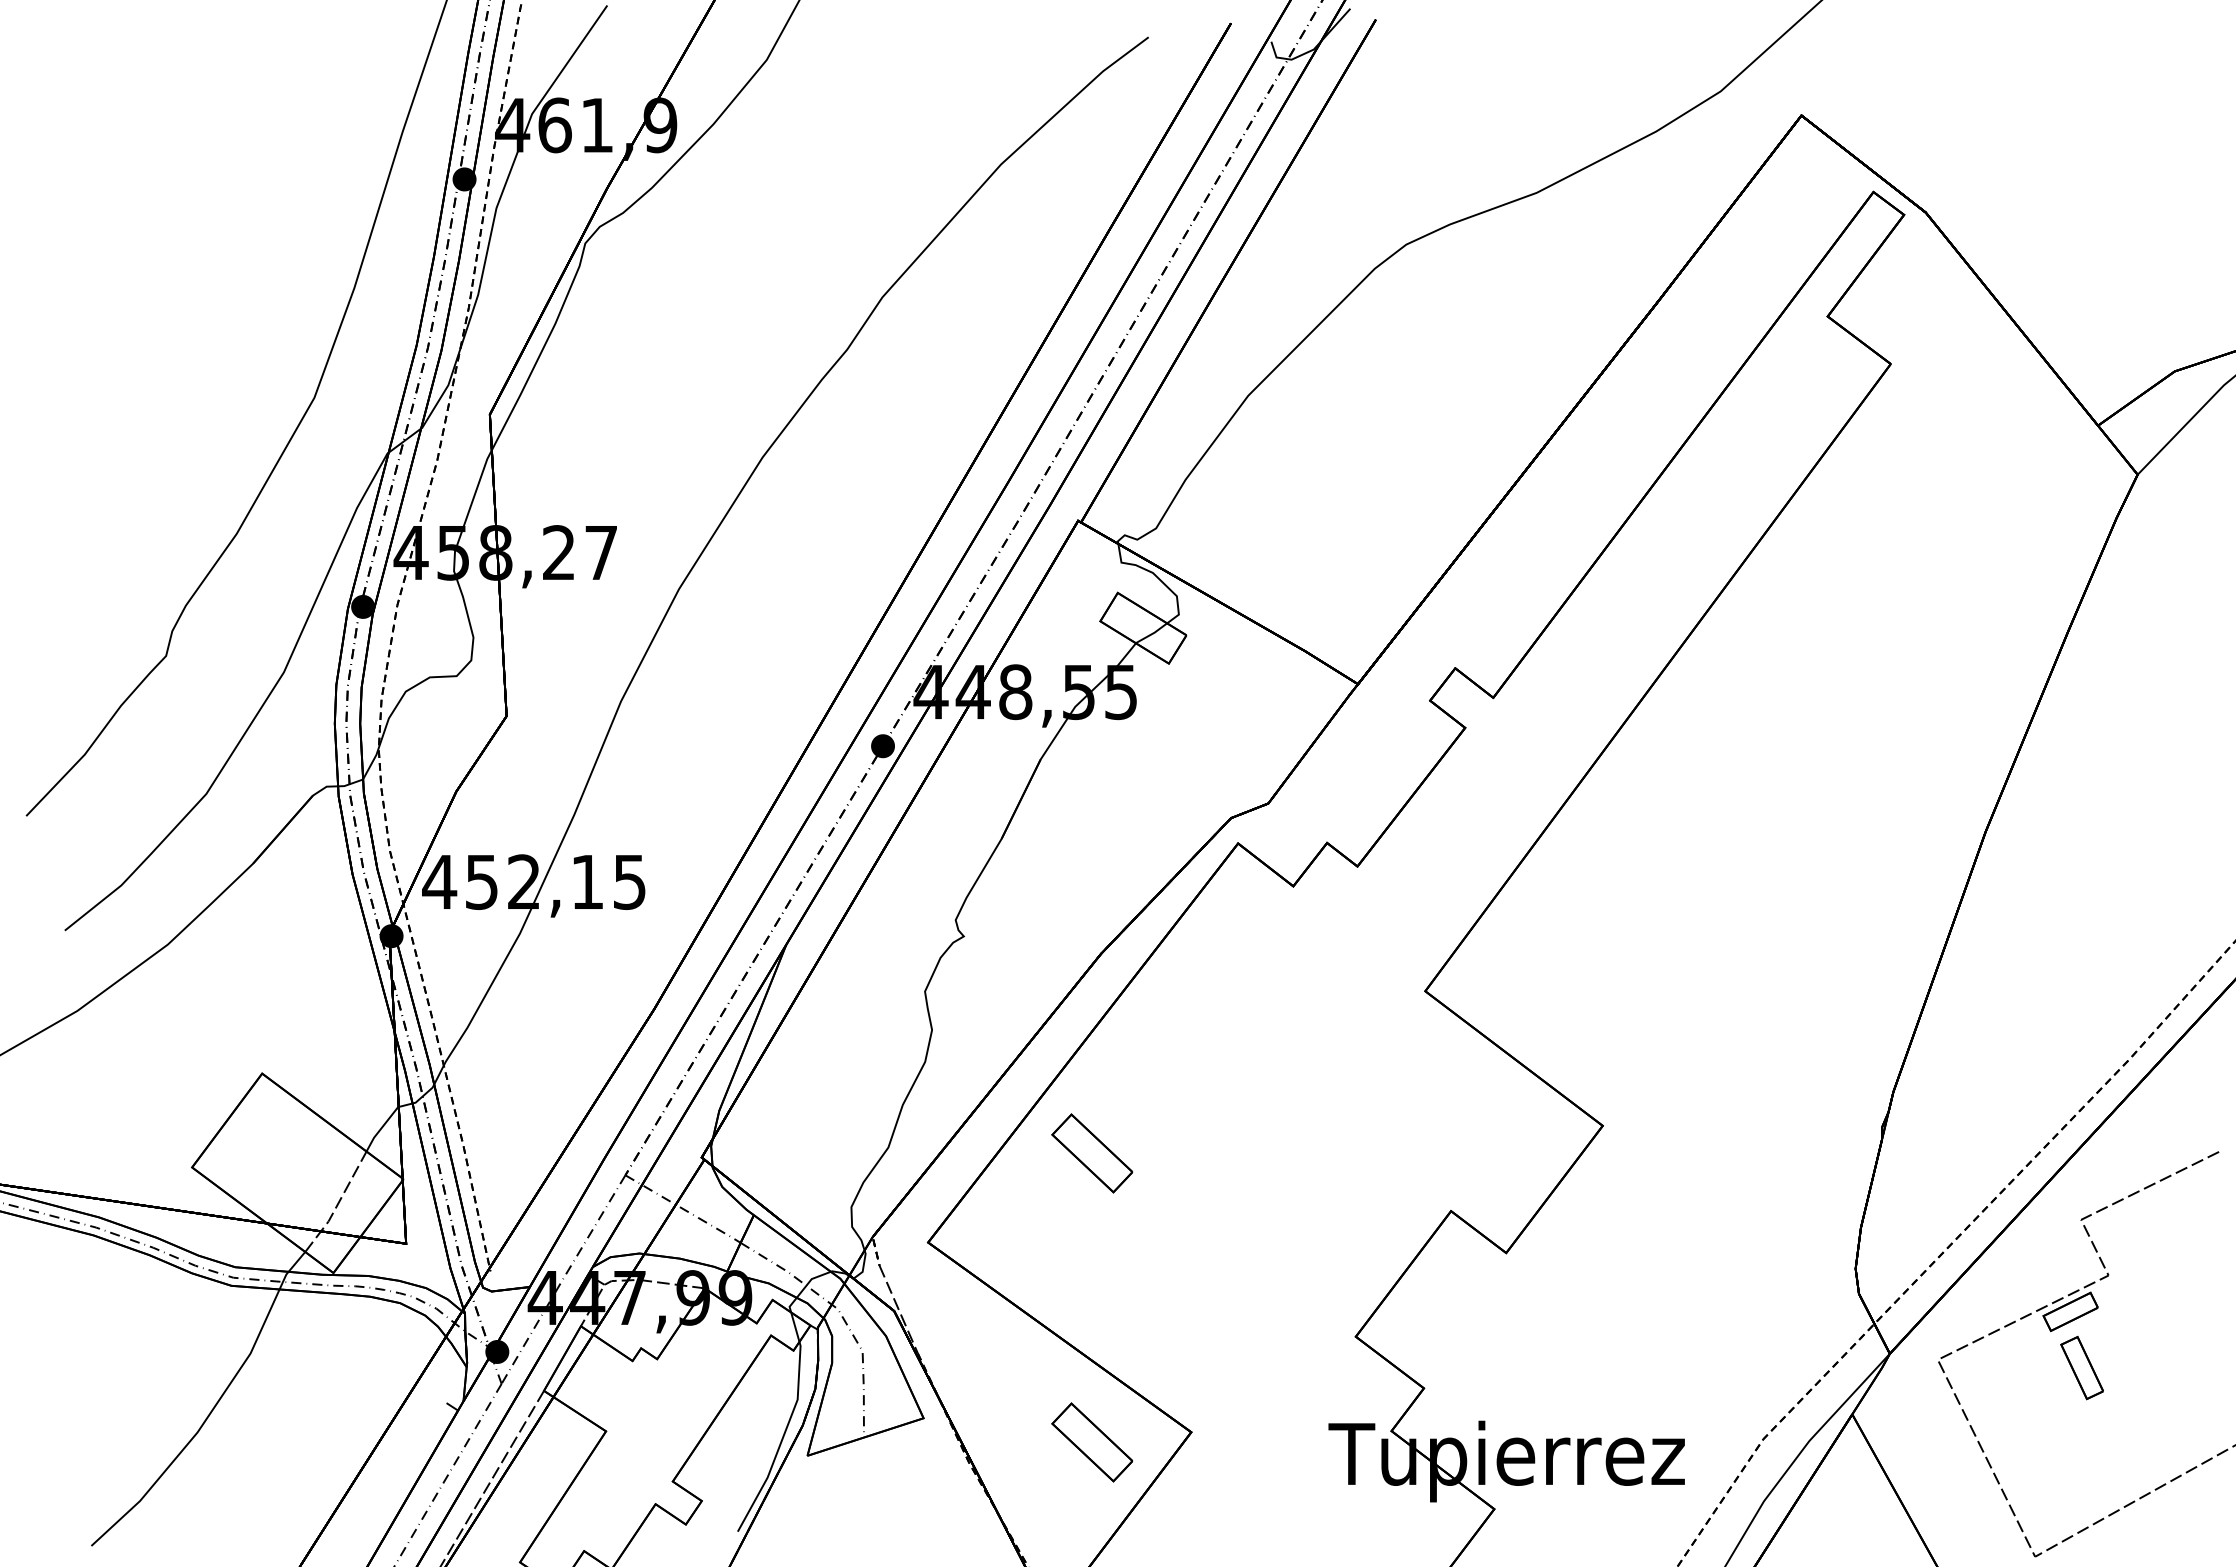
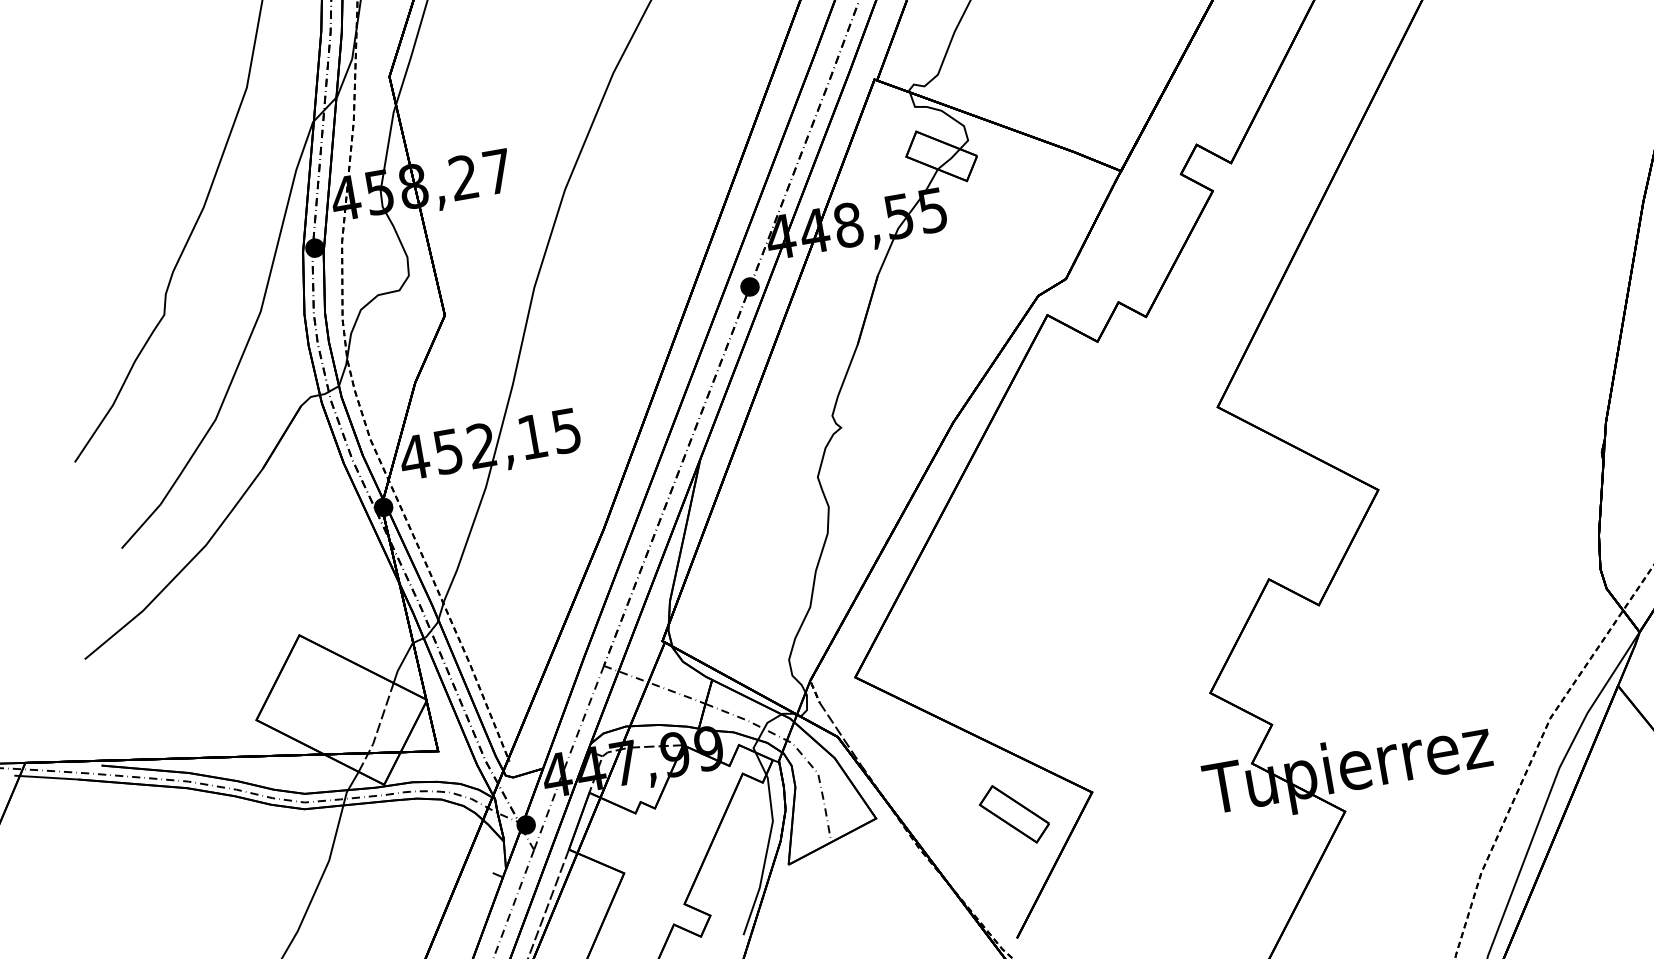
part: (1092, 1153) -> (974, 583), removed

